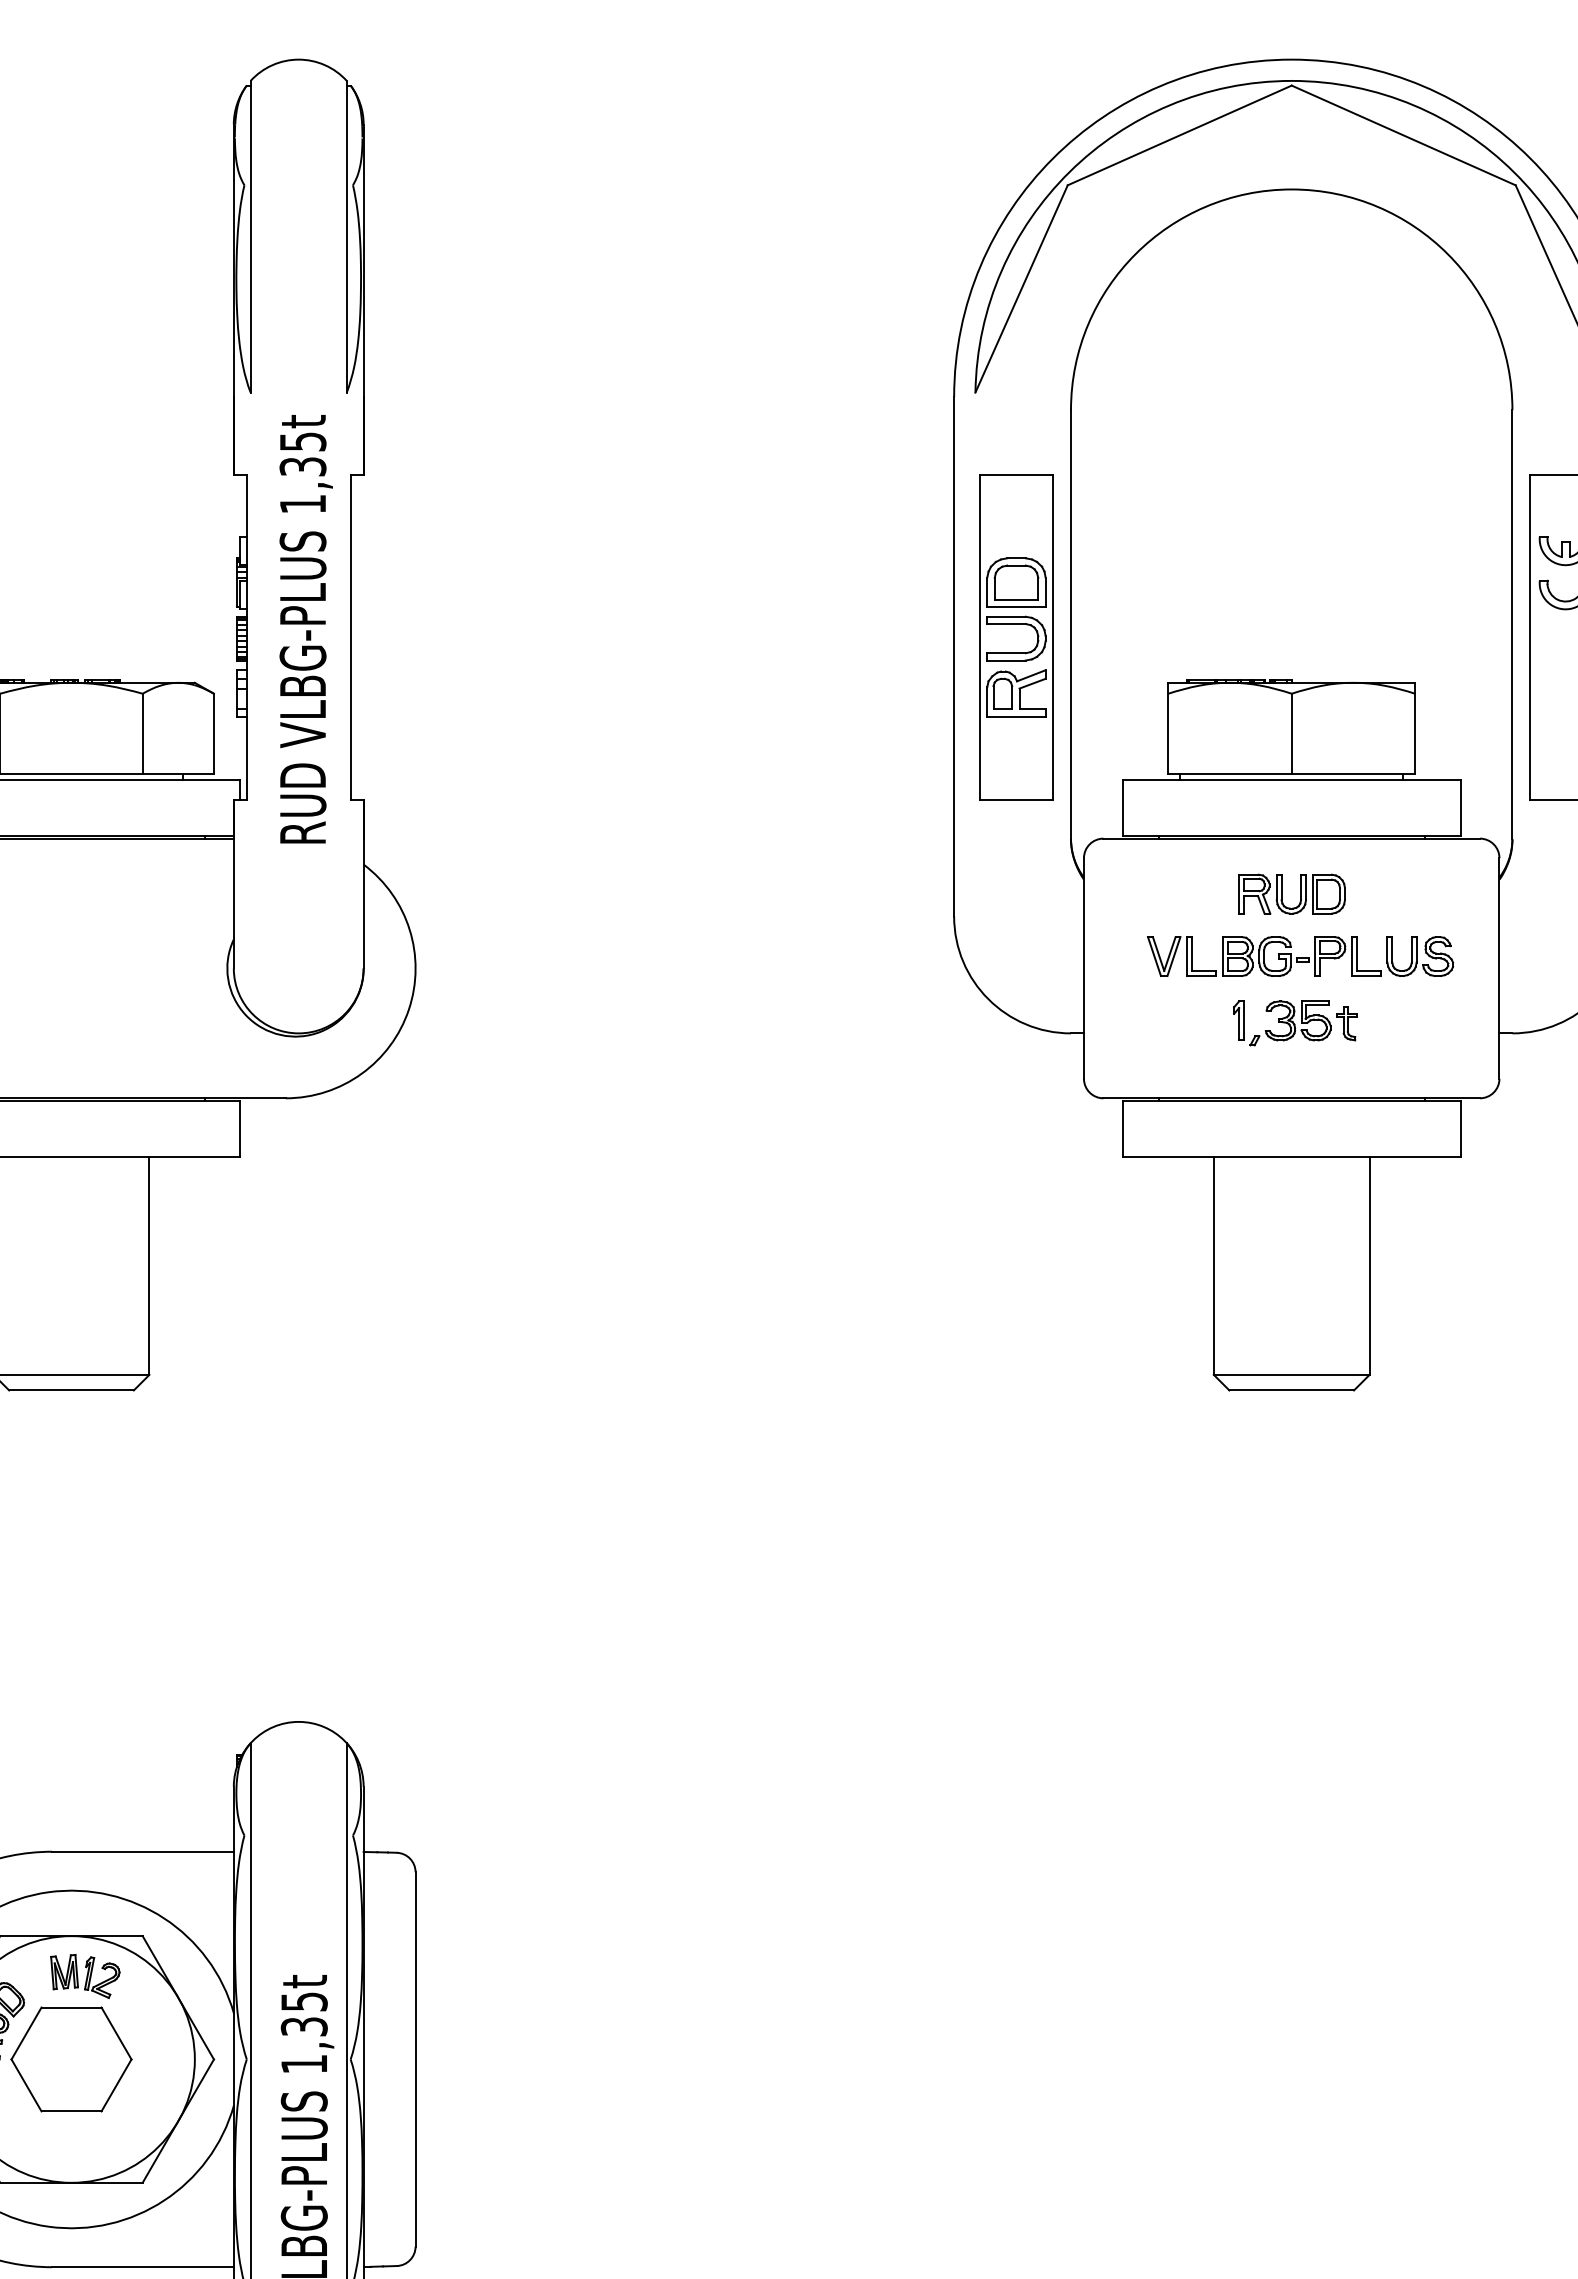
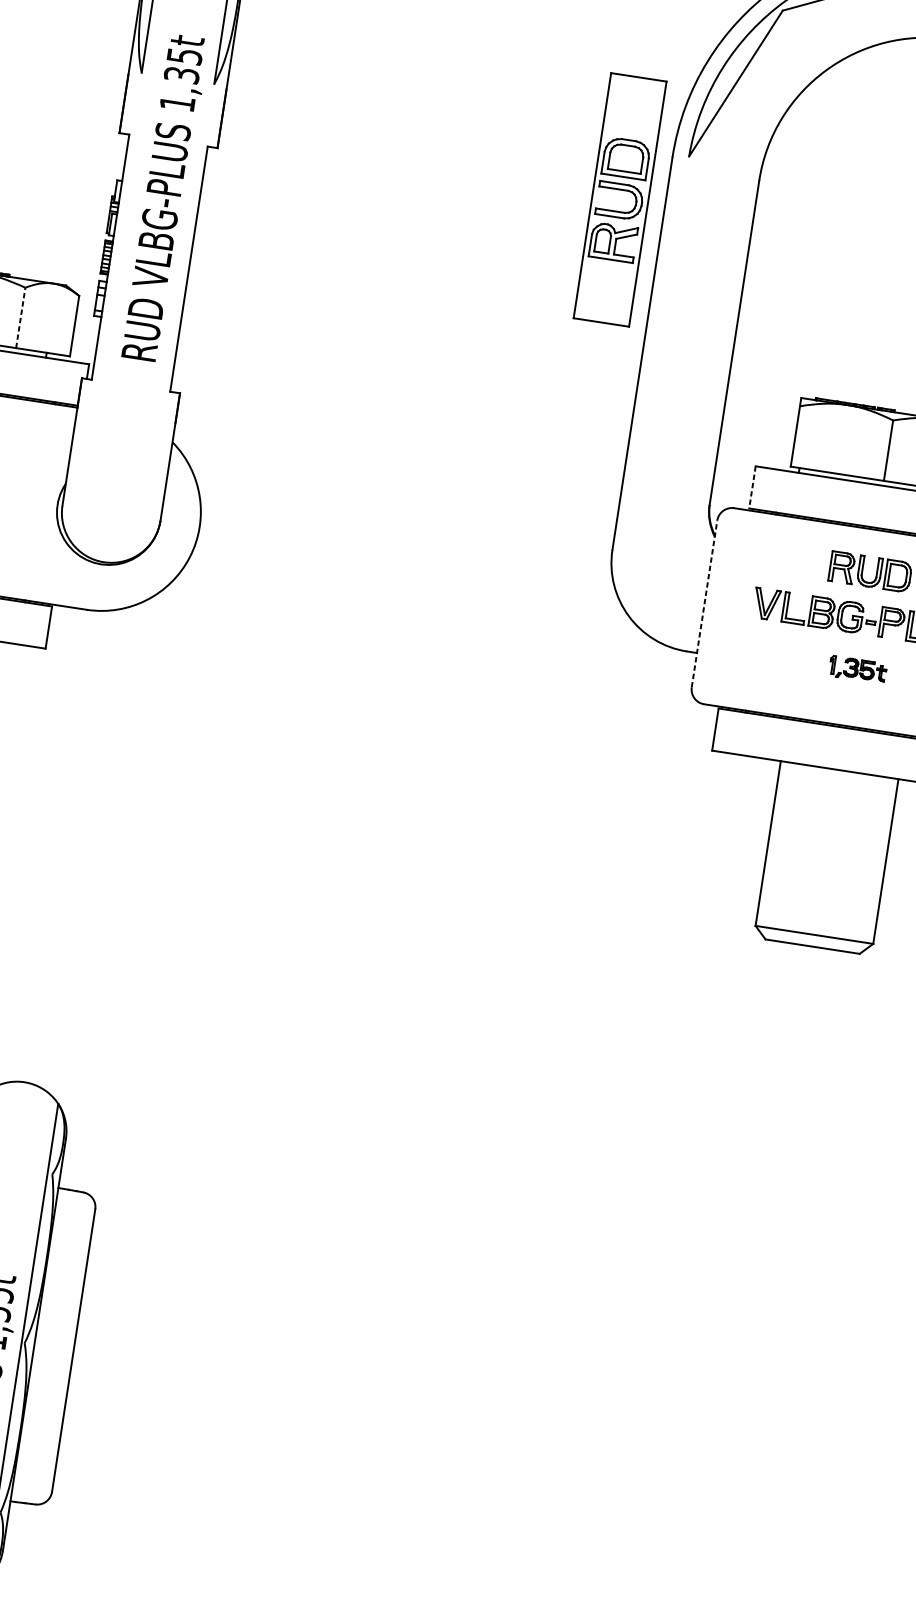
text: (305, 629) -> (164, 198), moved
part: (1016, 637) -> (619, 199), moved
line: (142, 733) -> (20, 317), solid -> dashed
line: (1122, 808) -> (752, 487), solid -> dashed
line: (1083, 967) -> (704, 603), solid -> dashed
part: (1295, 1023) -> (857, 669), size x0.6

